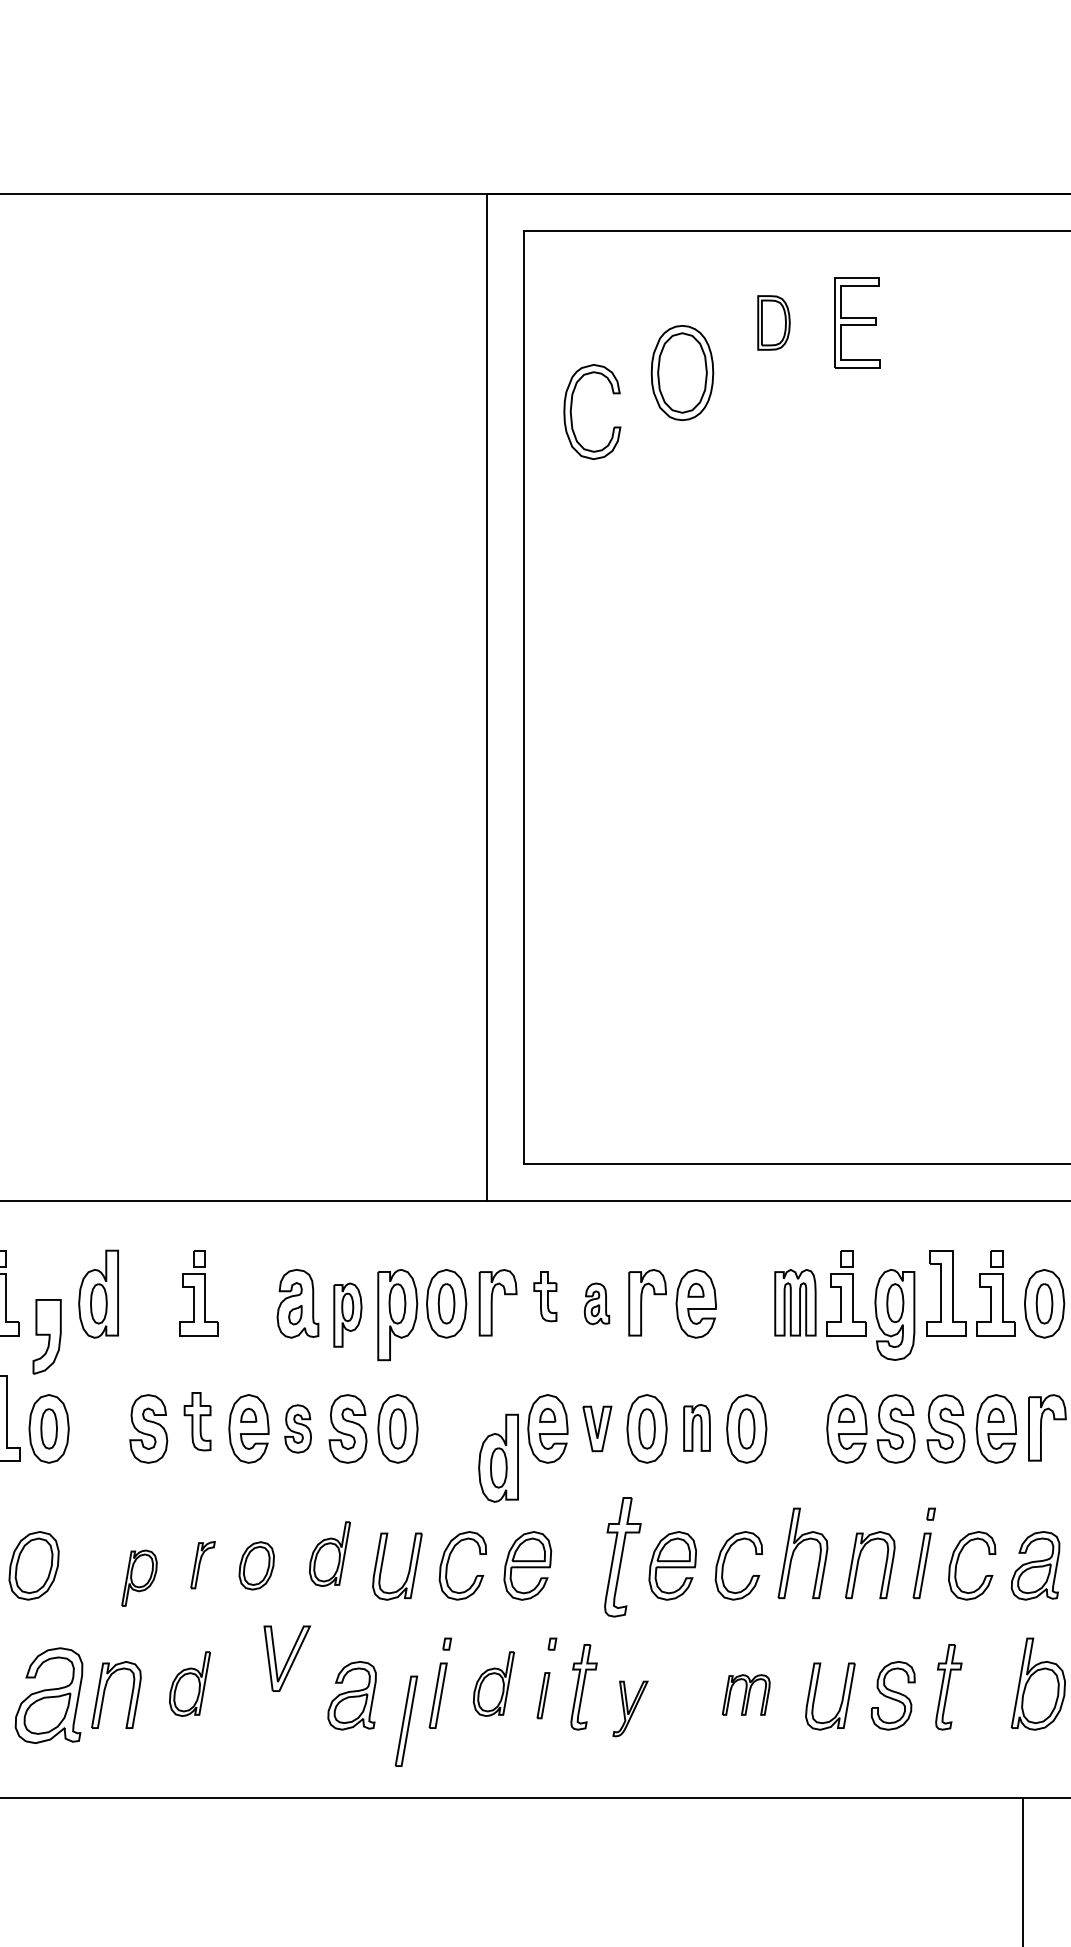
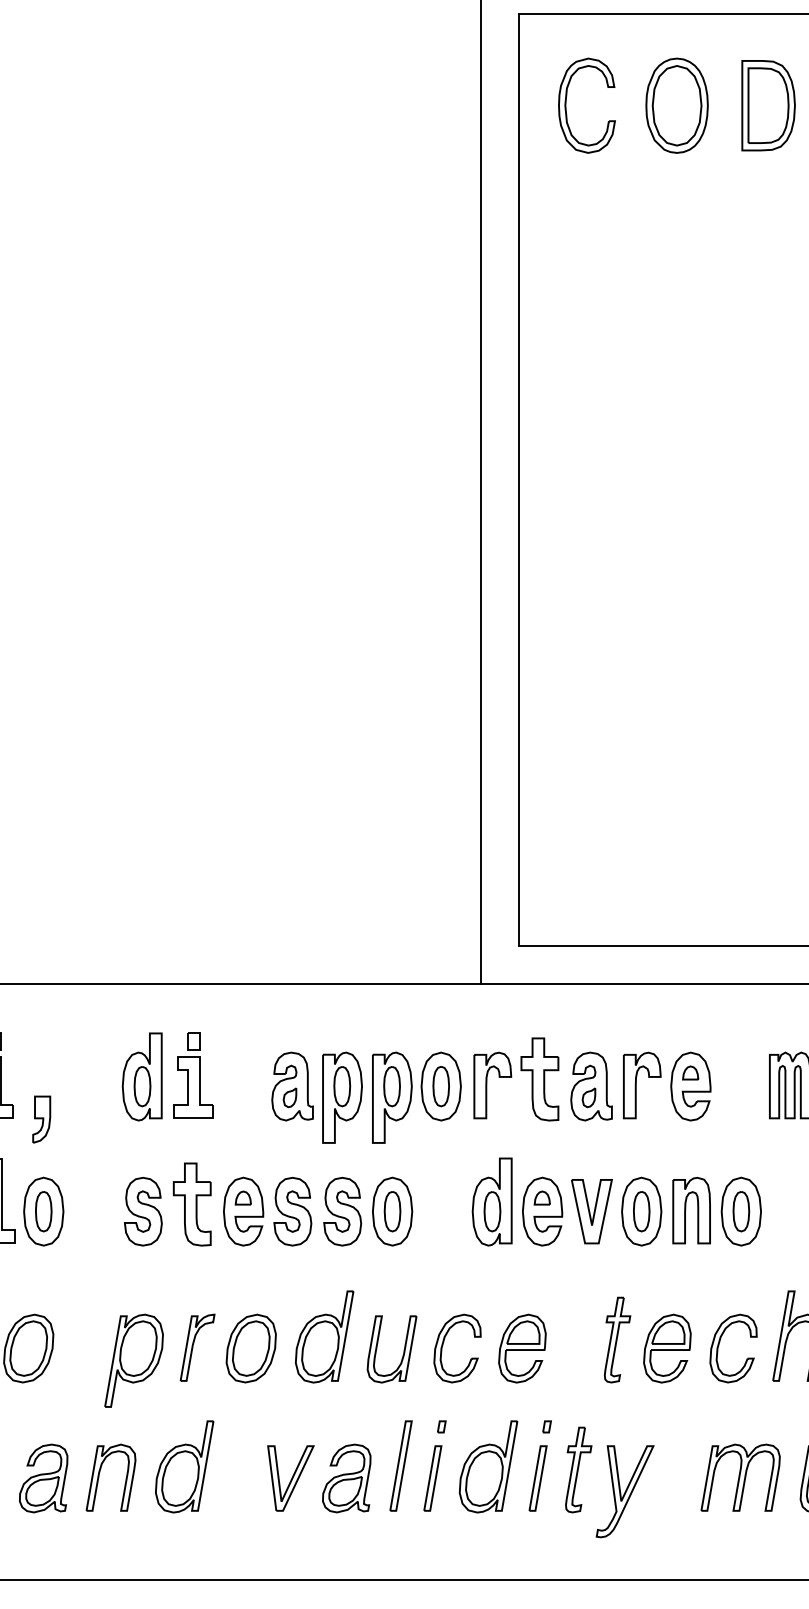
part: (773, 322) -> (768, 105), size x1.67
part: (682, 373) -> (677, 106), moved
part: (572, 416) -> (567, 110), moved
part: (98, 1293) -> (142, 1076), moved
part: (545, 1296) -> (540, 1079), size x1.67
part: (596, 1303) -> (591, 1086), size x1.67
part: (347, 1315) -> (342, 1098), size x1.43
part: (46, 1336) -> (41, 1119), size x0.62
part: (197, 1421) -> (192, 1204), size x1.43
part: (696, 1427) -> (691, 1210), size x1.43
part: (297, 1428) -> (292, 1211), size x1.43
part: (597, 1428) -> (592, 1211), size x1.43
part: (498, 1457) -> (492, 1201), moved
part: (329, 1553) -> (324, 1336), size x1.43
part: (622, 1557) -> (617, 1340), size x0.71
part: (202, 1565) -> (197, 1348), size x1.43
part: (256, 1565) -> (251, 1348), size x1.43
part: (139, 1578) -> (134, 1361), size x1.67
part: (287, 1658) -> (291, 1478), moved
part: (189, 1683) -> (184, 1466), size x1.43
part: (493, 1683) -> (488, 1466), size x1.43
part: (746, 1694) -> (741, 1477), size x1.67
part: (48, 1695) -> (43, 1478), size x0.71
part: (543, 1695) -> (538, 1478), size x1.43
part: (630, 1708) -> (625, 1491), size x1.67
part: (406, 1720) -> (401, 1465), moved

